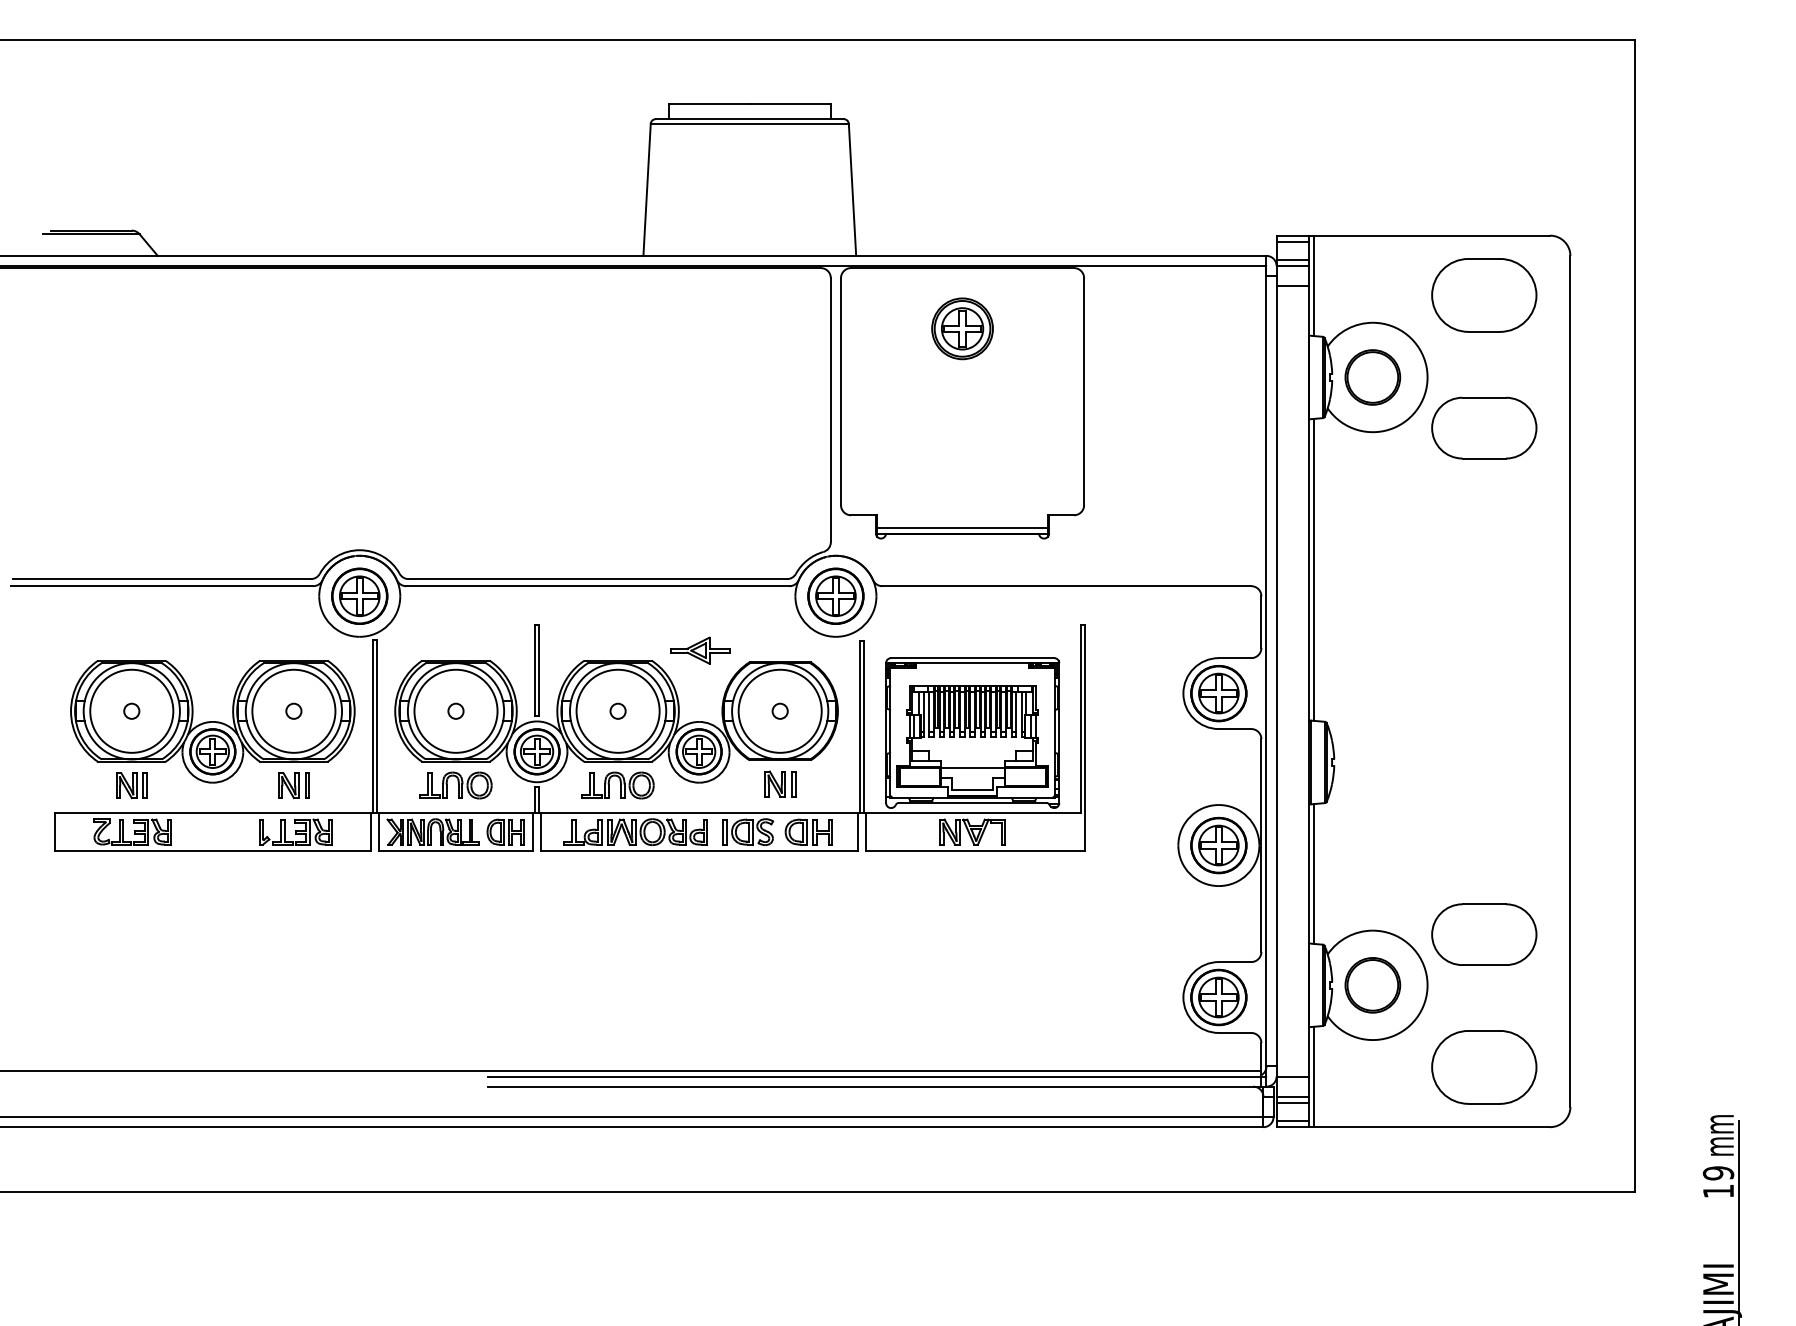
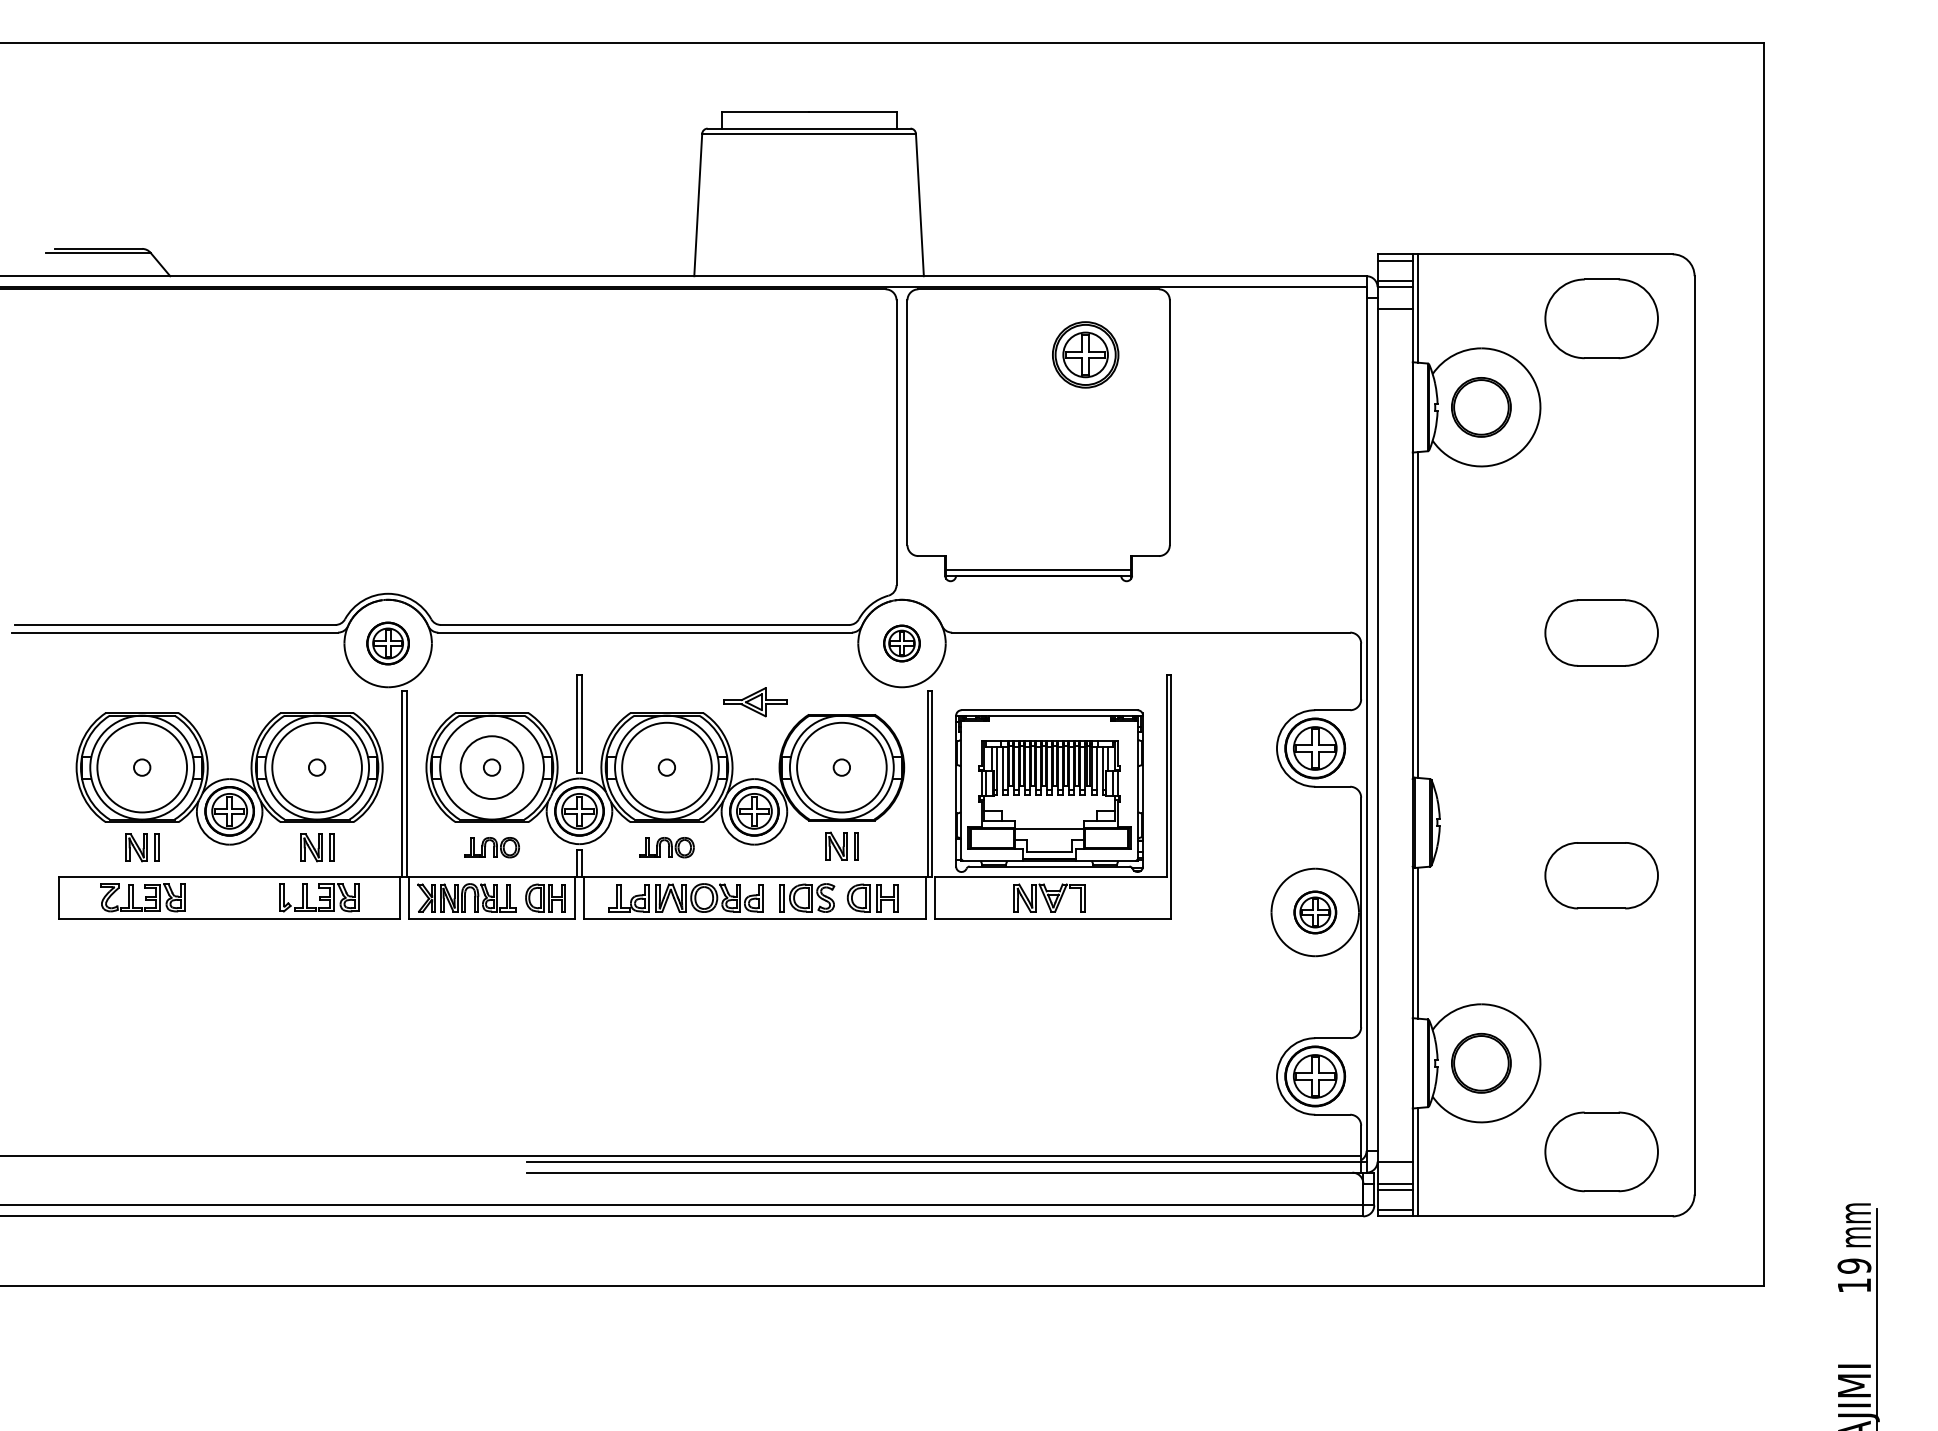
part: (962, 328) -> (1085, 354), moved
part: (1484, 427) -> (1601, 632), moved
part: (359, 596) -> (387, 643), size x0.7
part: (835, 596) -> (901, 643), size x0.6
circle: (455, 711) -> (491, 767), size x0.7
part: (456, 785) -> (492, 847), size x0.7
part: (617, 785) -> (666, 847), size x0.7
part: (1219, 845) -> (1315, 912), size x0.7
part: (1484, 934) -> (1601, 875), moved

